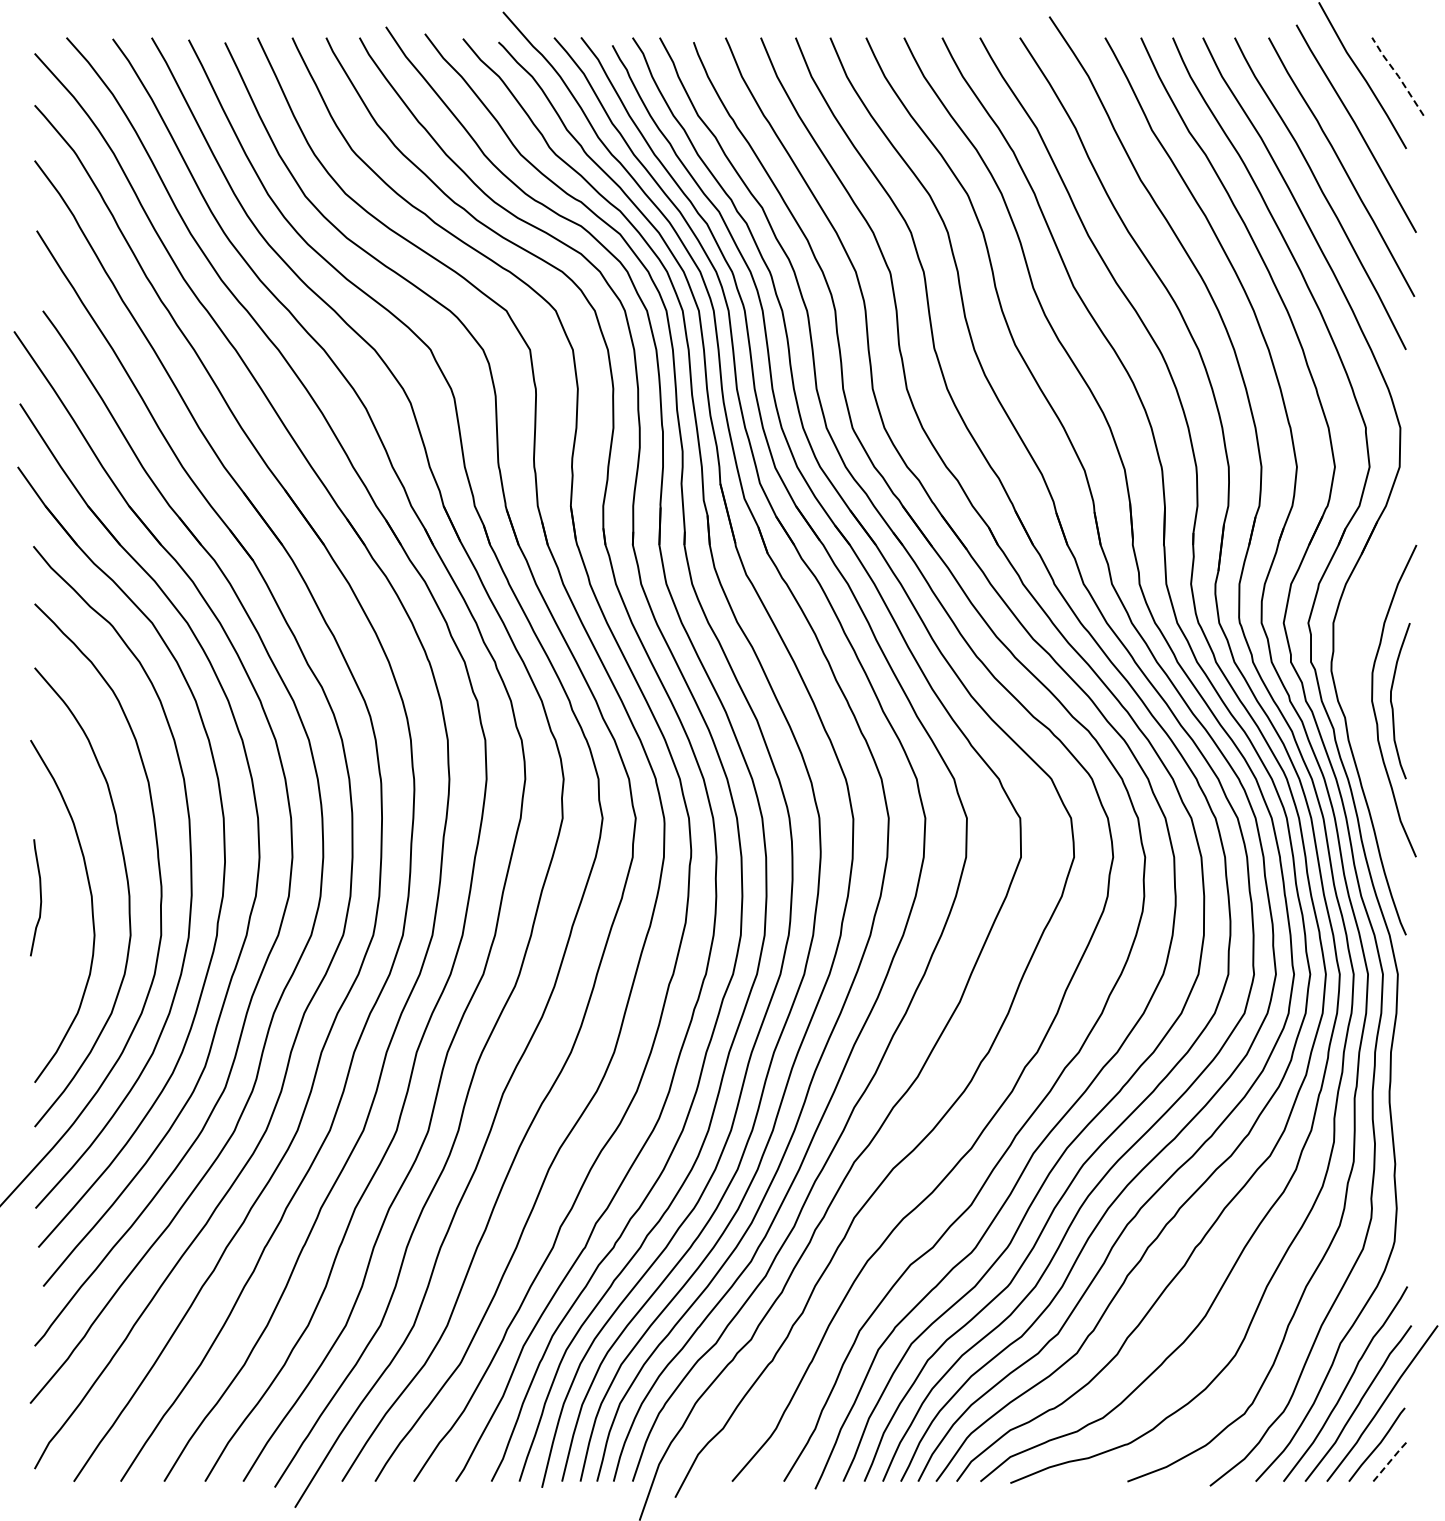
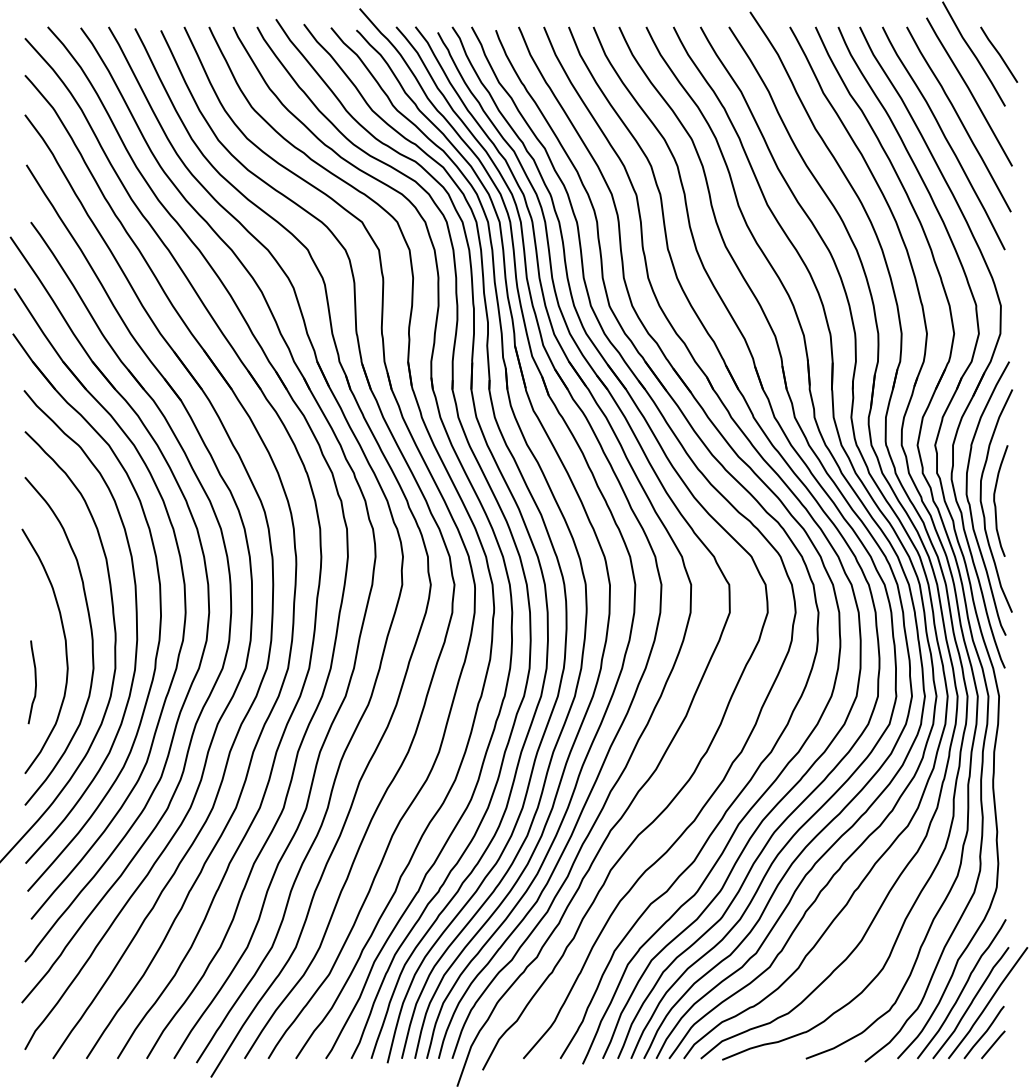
line: (1398, 75) -> (999, 53), dashed -> solid
curve: (1357, 705) -> (970, 504), added
curve: (40, 897) -> (35, 682), moved
line: (1389, 1461) -> (993, 1044), dashed -> solid

